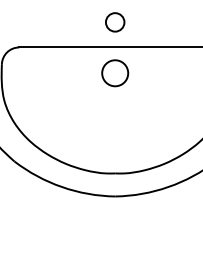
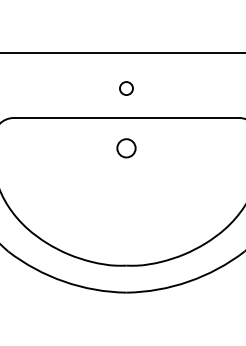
circle: (115, 22) -> (126, 88), size x0.6
circle: (115, 73) -> (126, 148), size x0.6

